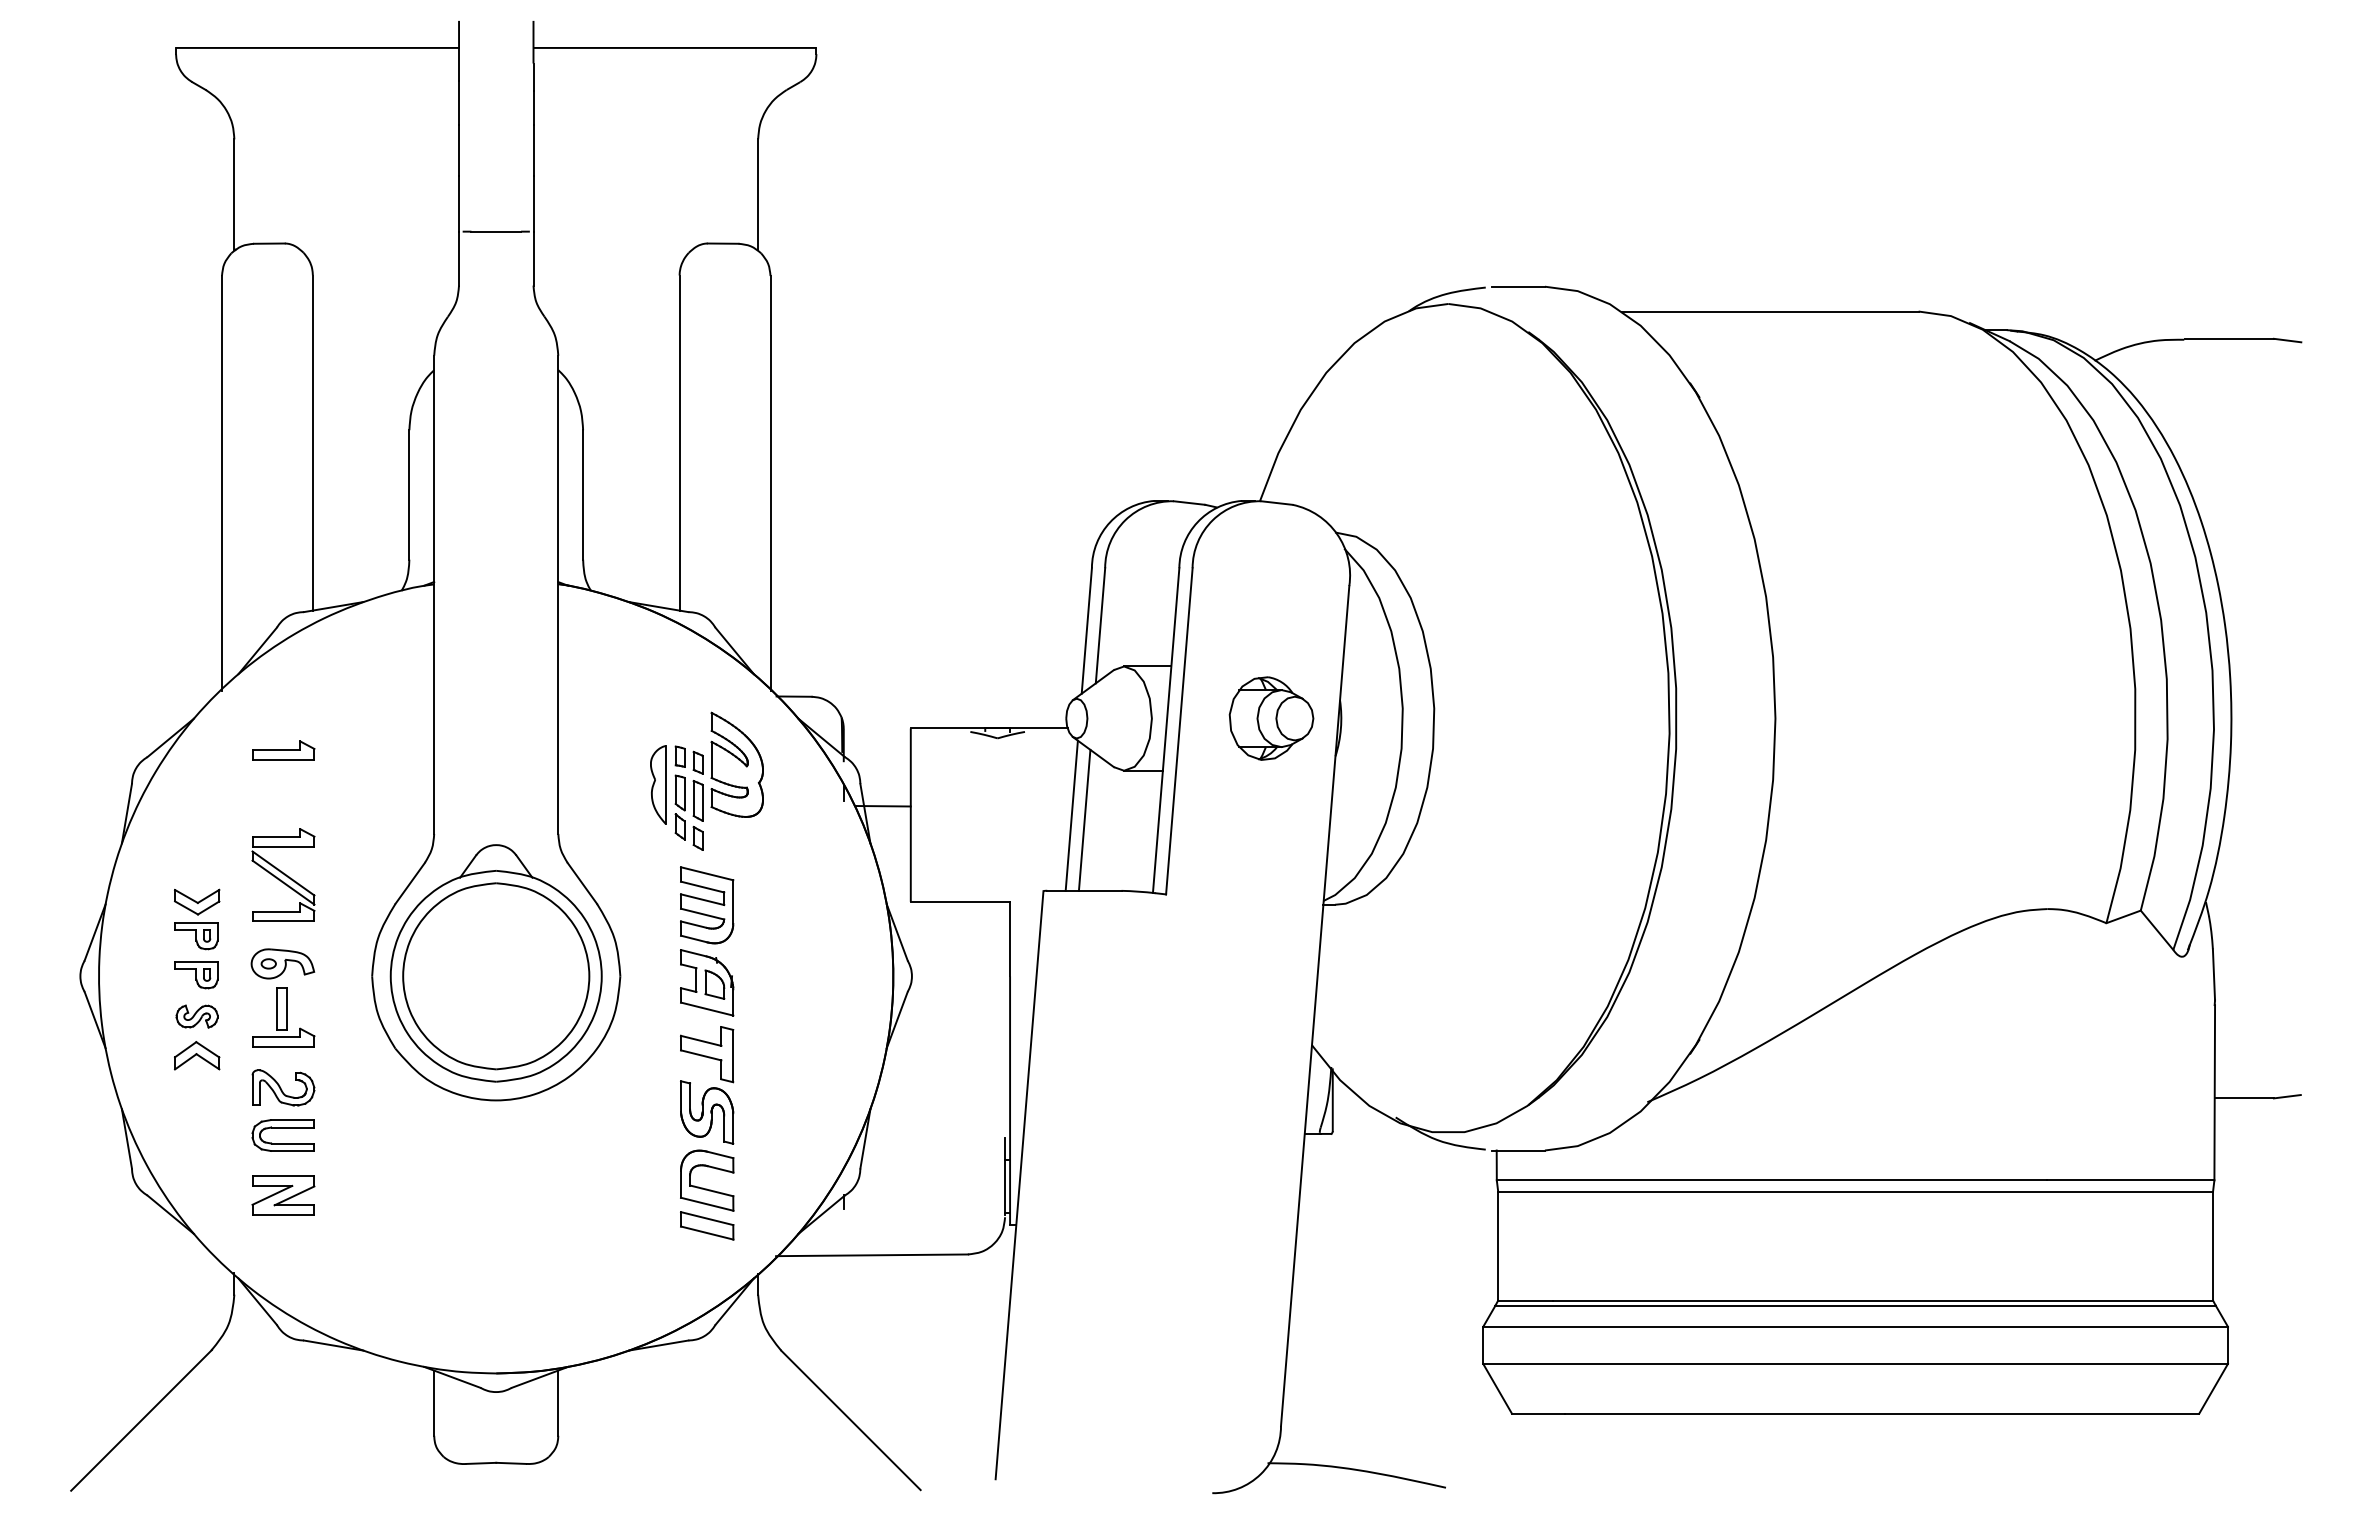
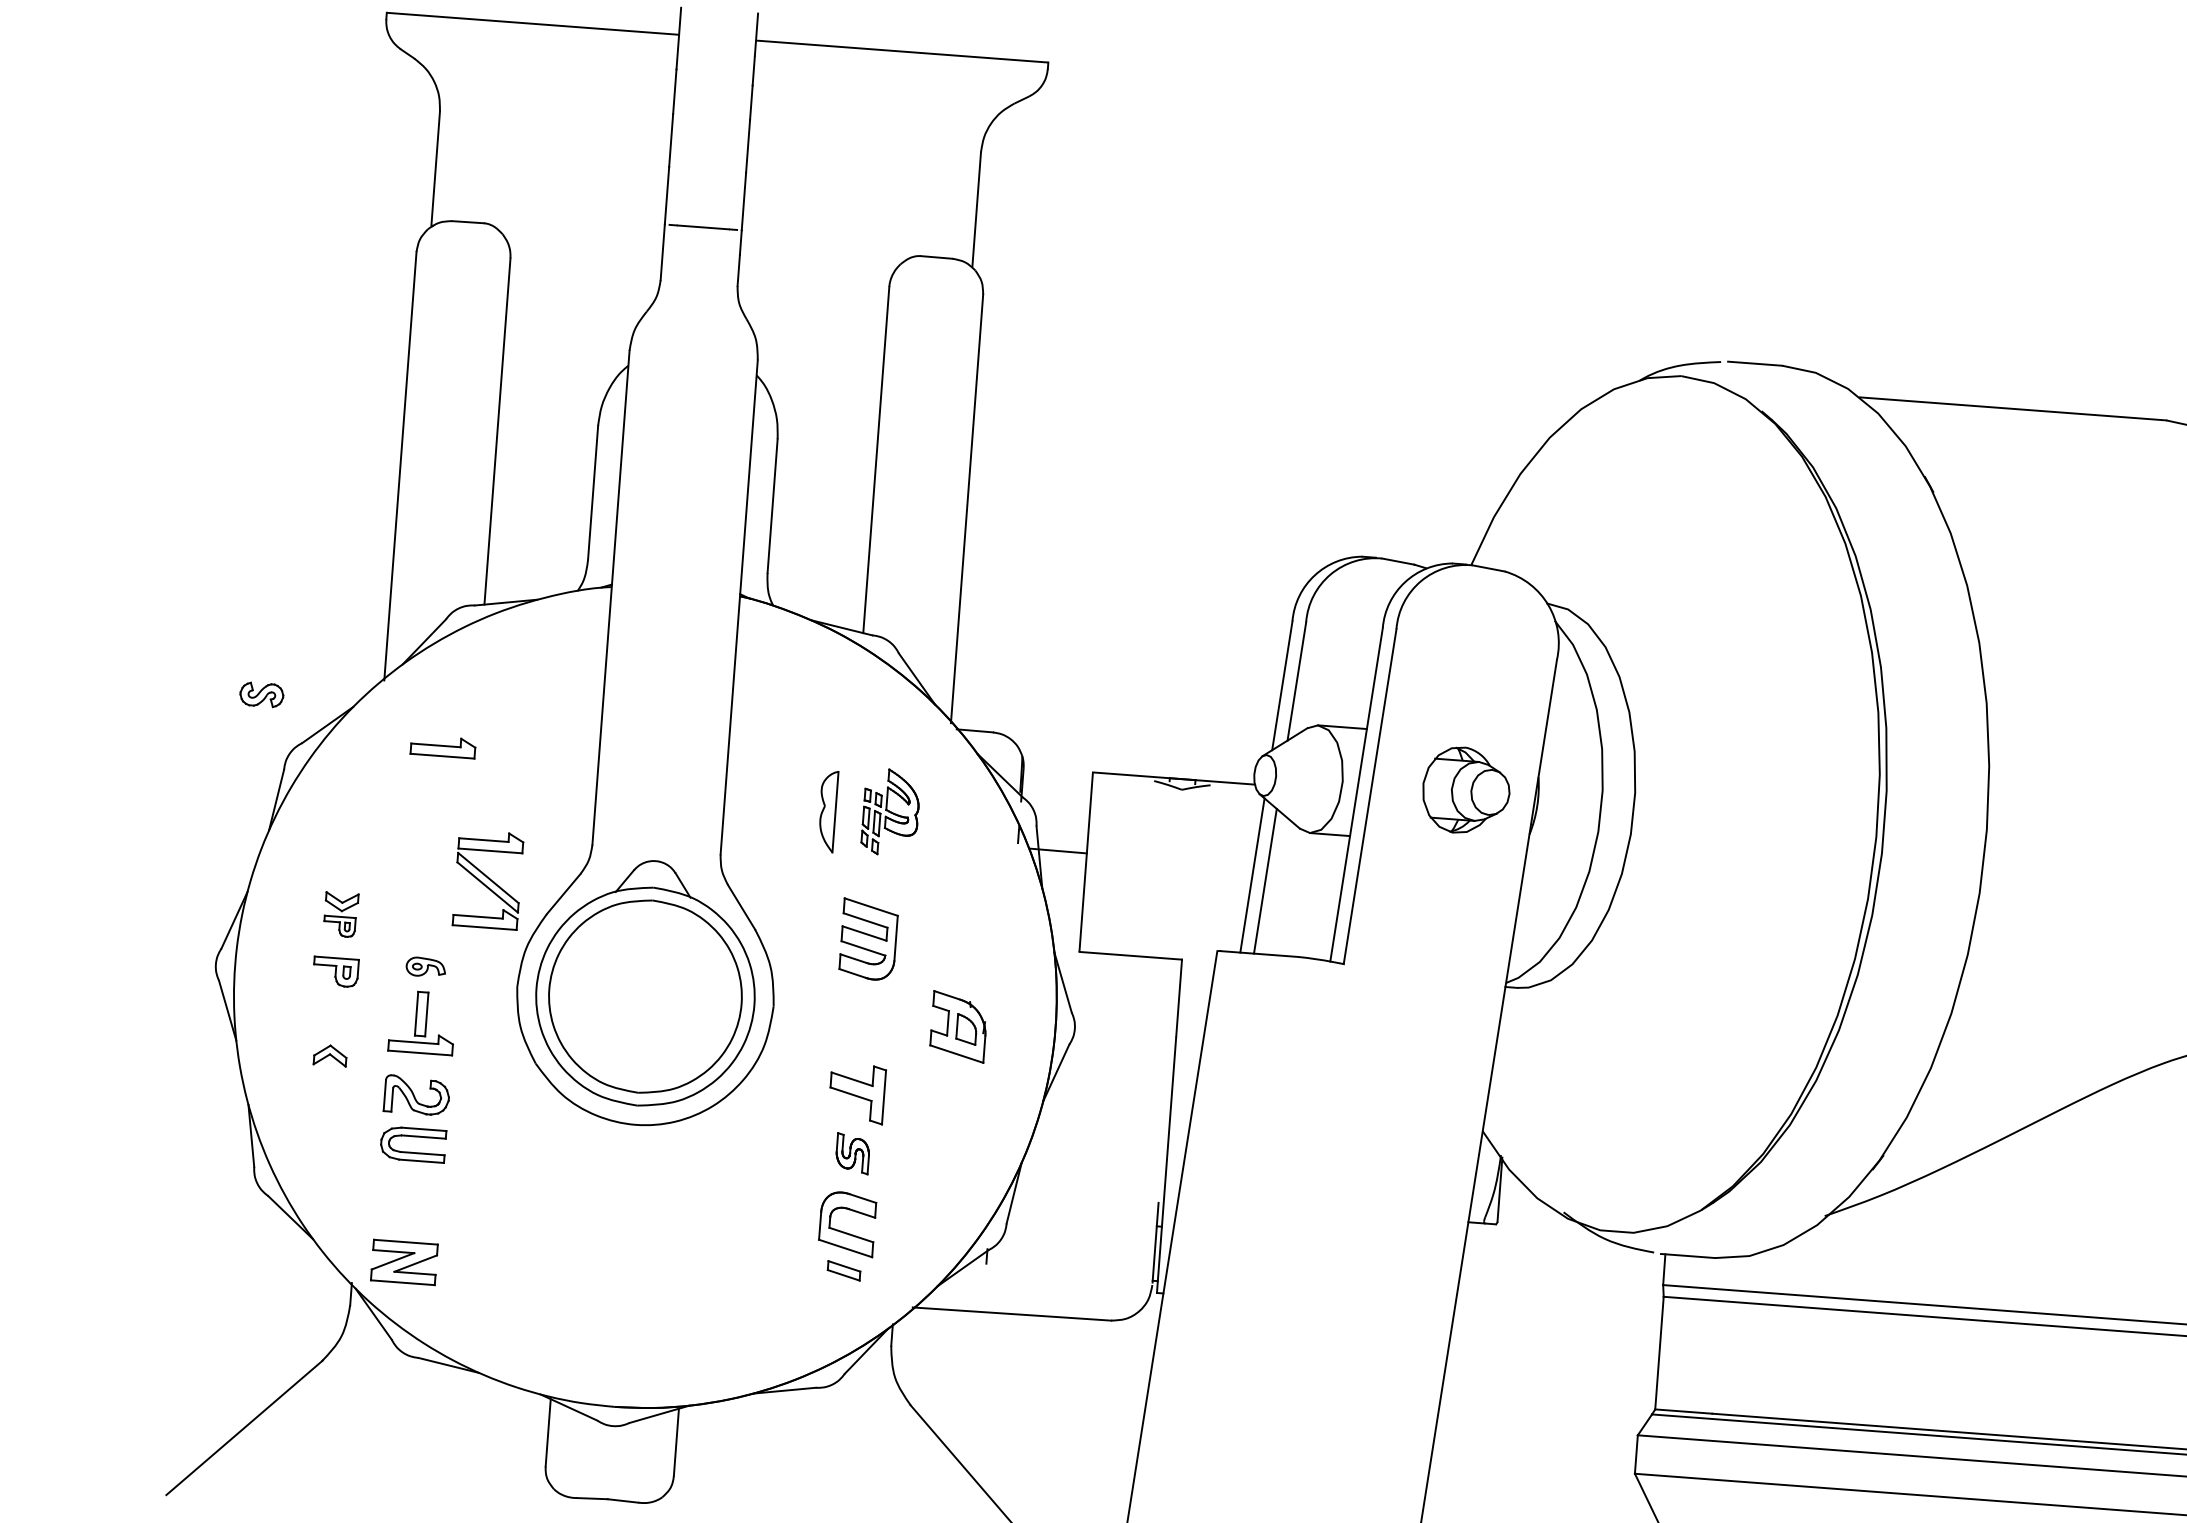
part: (718, 780) -> (890, 811), size x0.6
part: (283, 874) -> (488, 879), moved
part: (197, 919) -> (341, 914), size x0.7
part: (282, 963) -> (425, 966), size x0.6
part: (707, 982) -> (959, 1026), moved
part: (196, 1016) -> (261, 694), moved
part: (197, 1055) -> (330, 1055), size x0.7
part: (707, 1112) -> (853, 1153), size x0.6
part: (283, 1195) -> (404, 1262), moved
part: (707, 1225) -> (844, 1270), size x0.6

